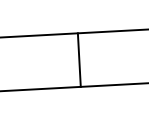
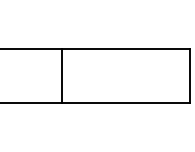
line: (79, 59) -> (61, 75), moved

